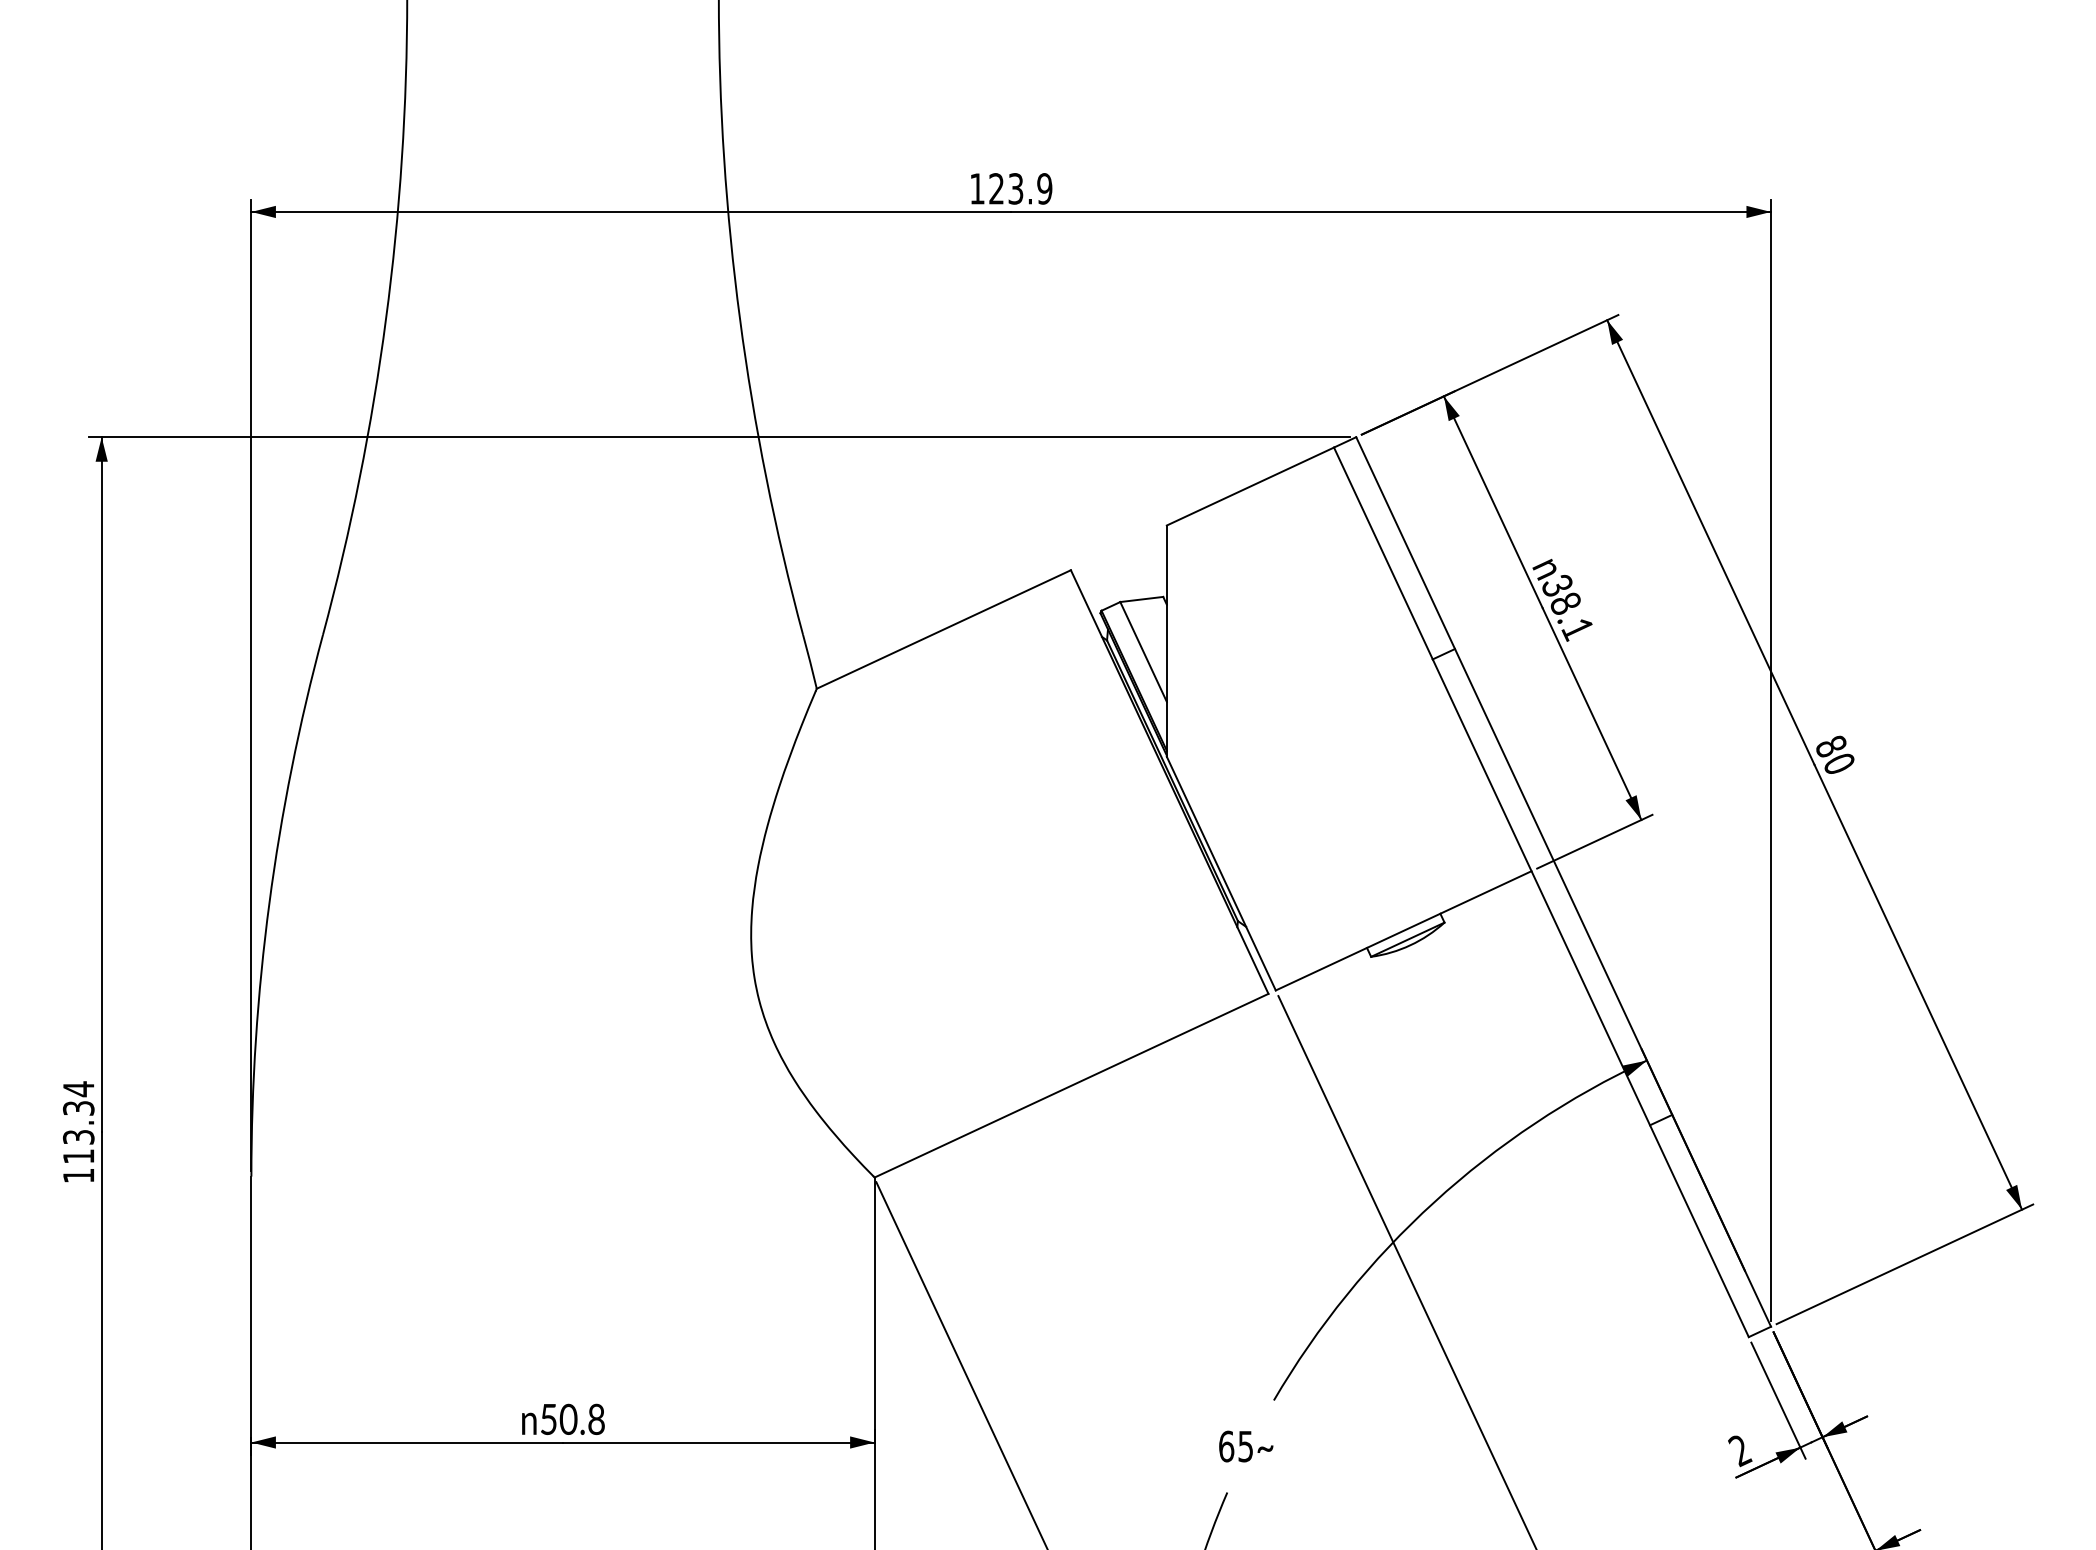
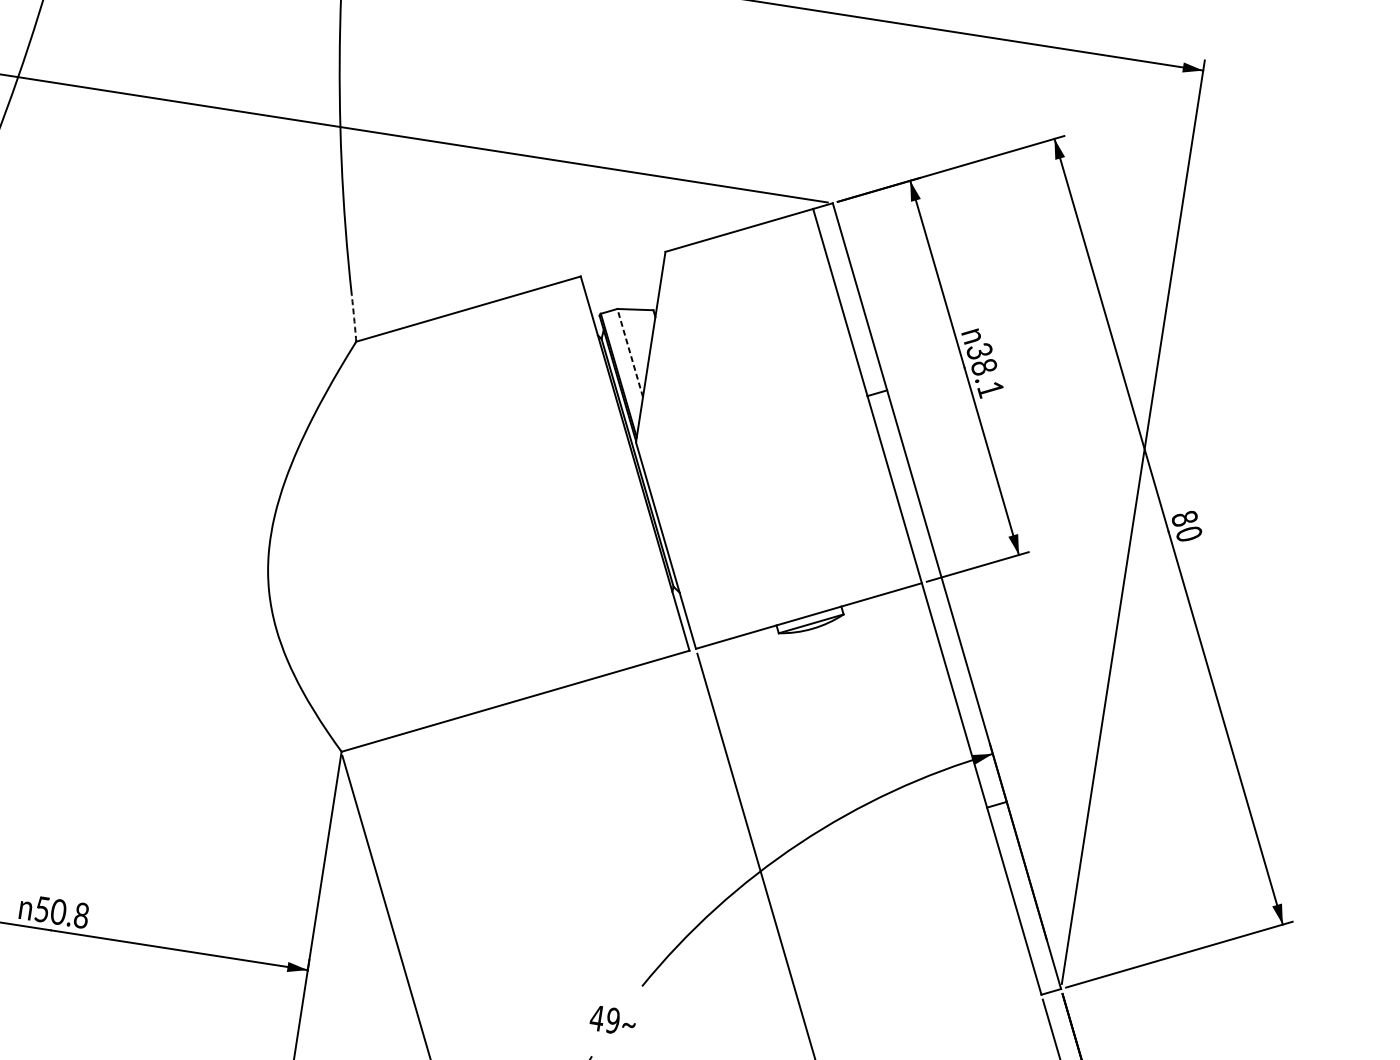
line: (1143, 651) -> (630, 352), solid -> dashed
arc: (810, 661) -> (354, 318), solid -> dashed
text: (1235, 1446) -> (604, 1019), 65 -> 49

